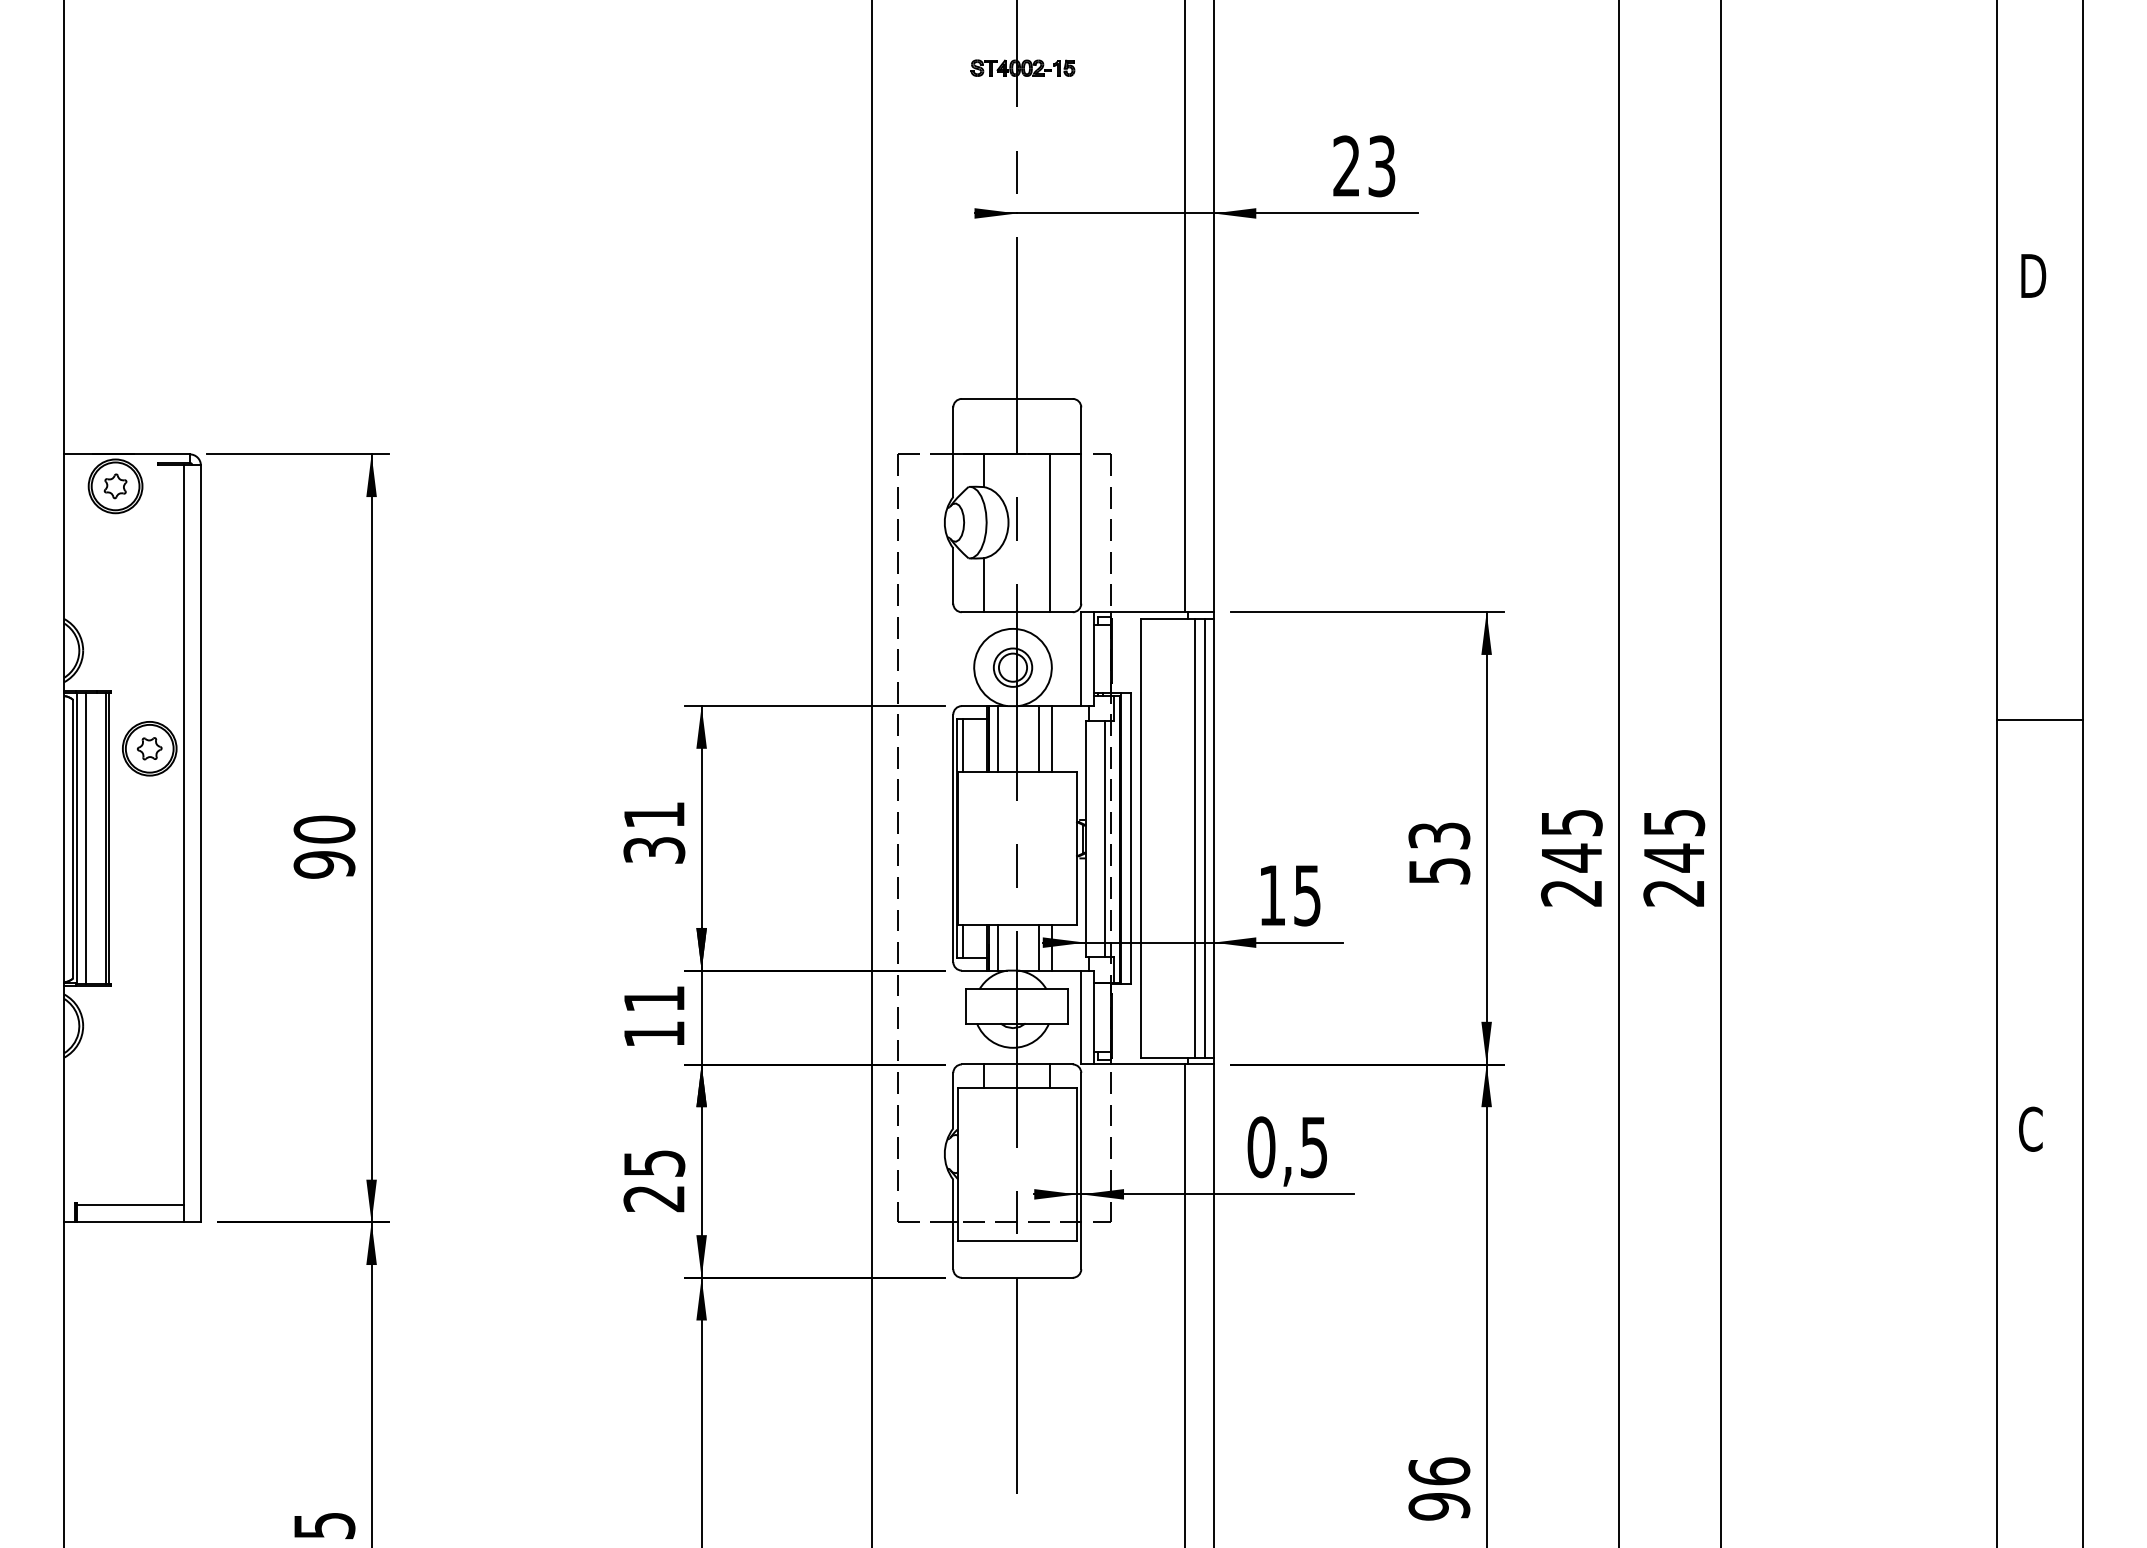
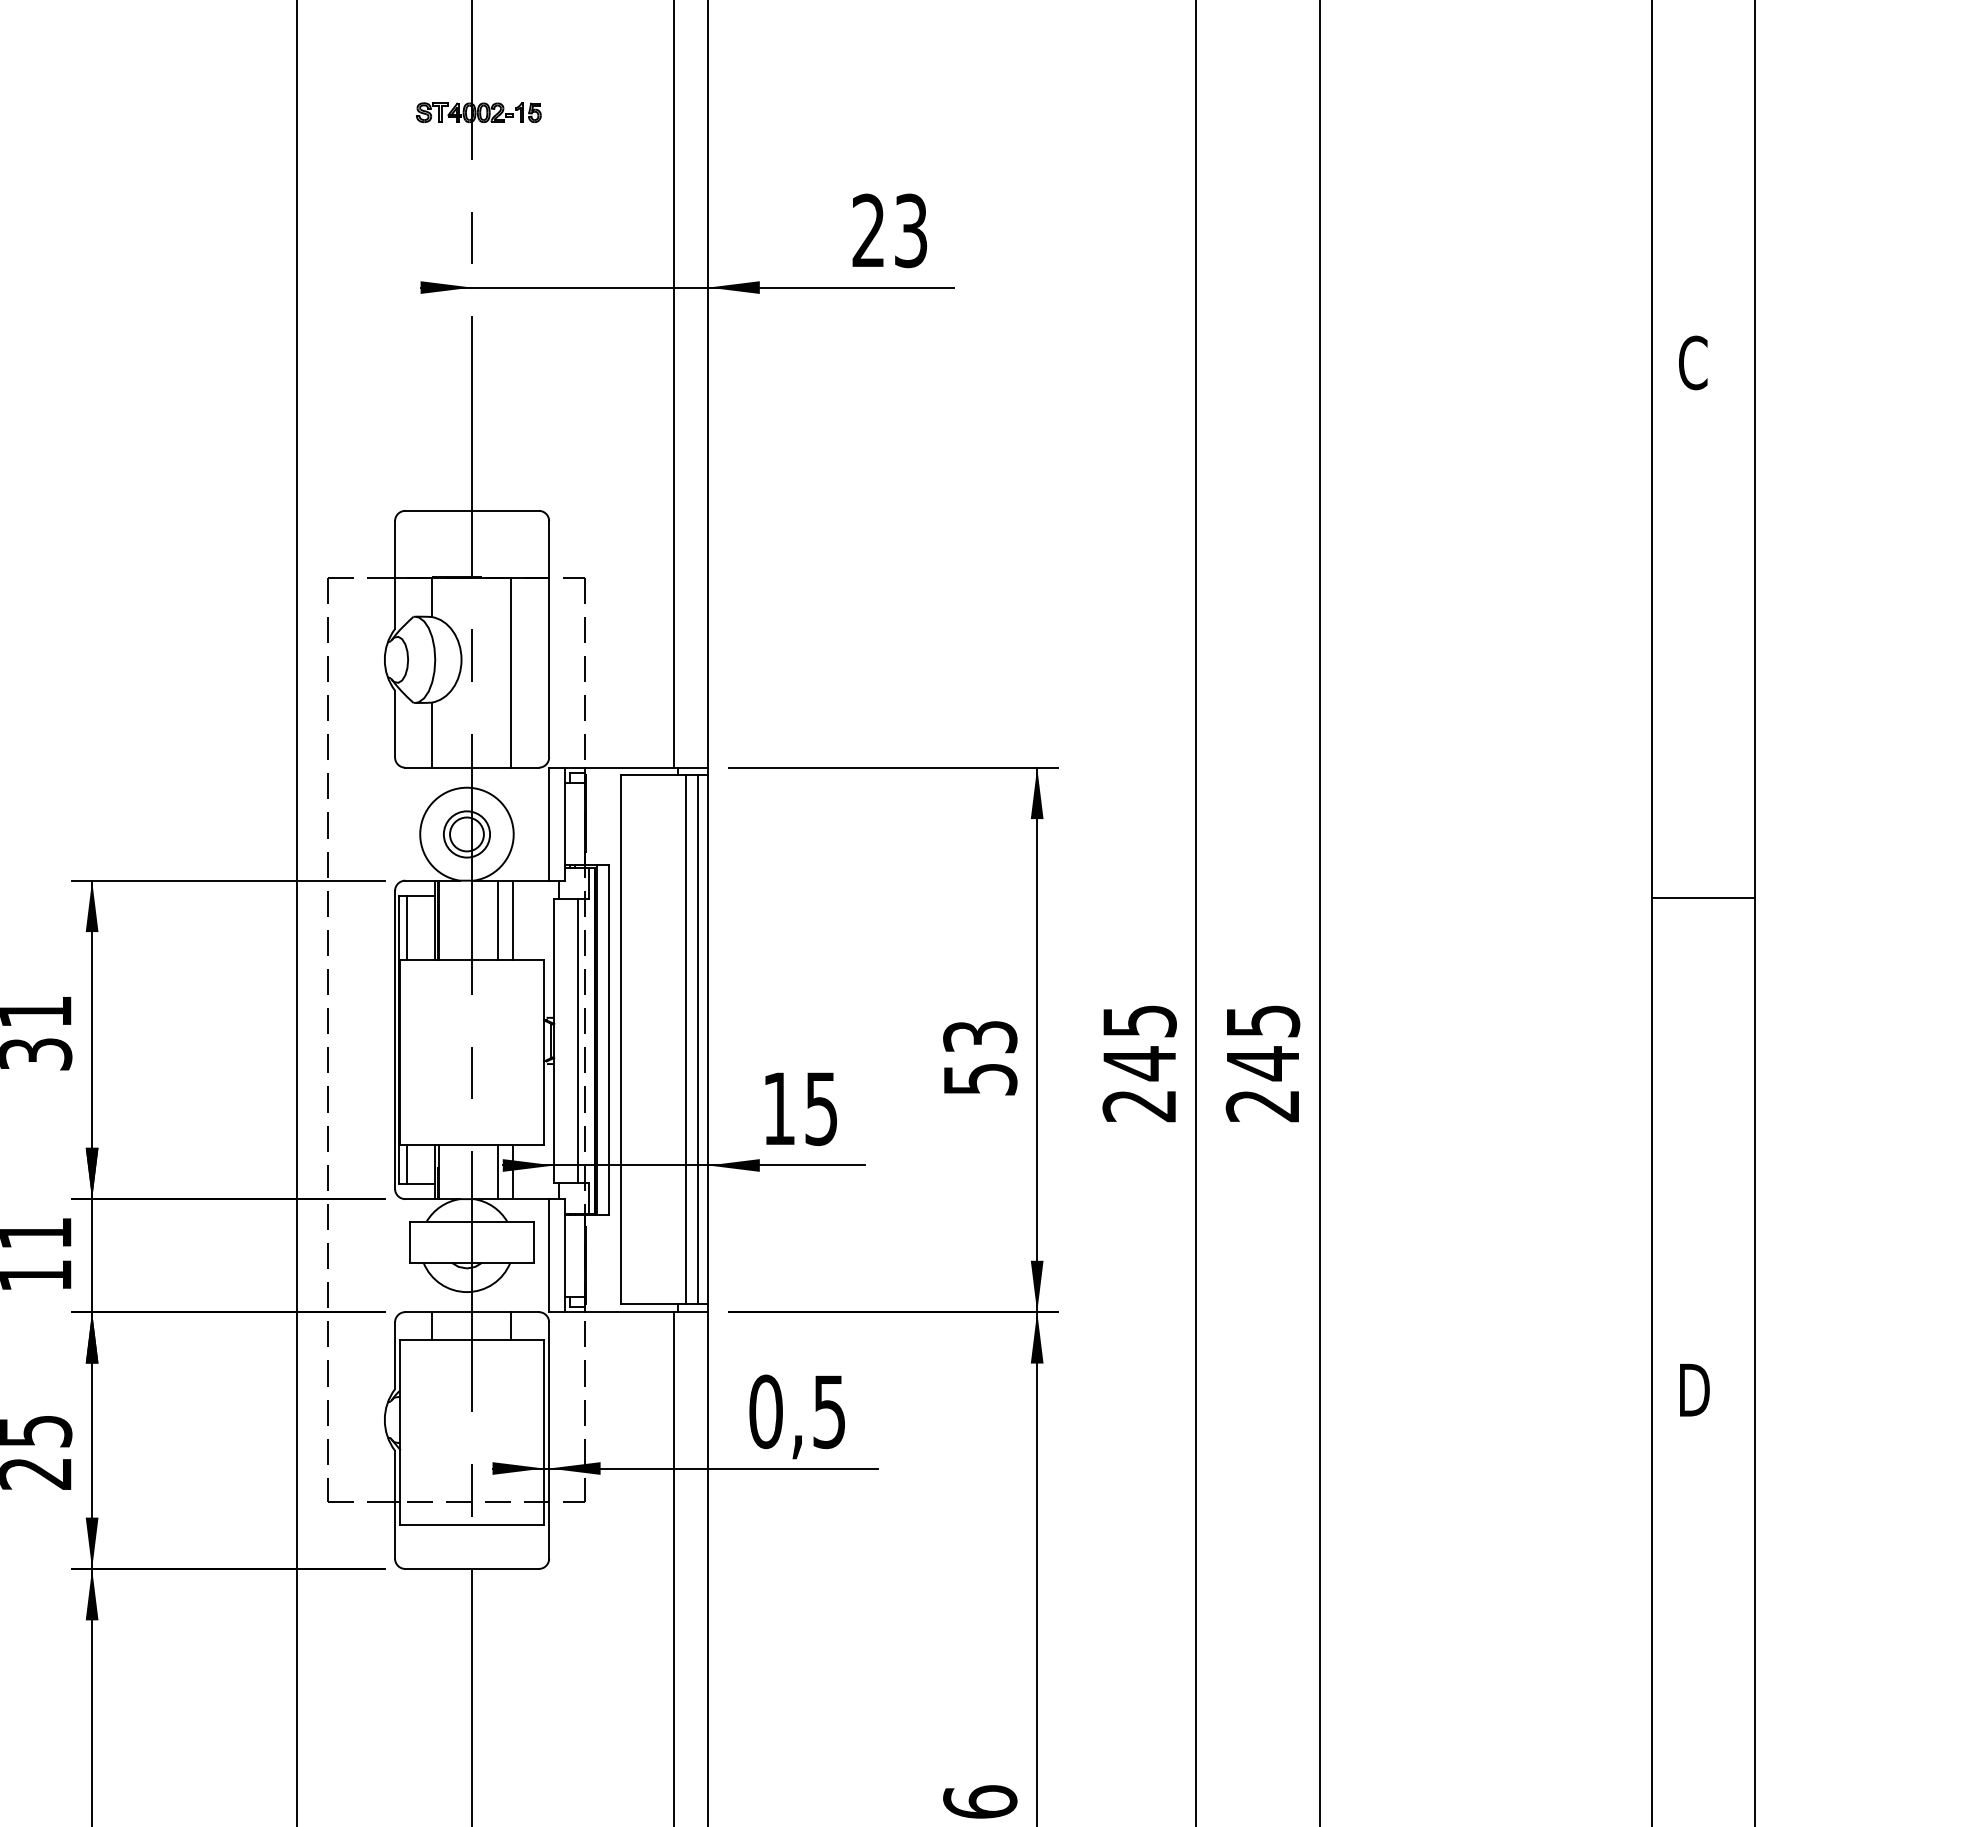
text: (2032, 275) -> (1694, 362), D -> C
line: (997, 738) -> (448, 919), removed
line: (997, 947) -> (448, 1171), removed
text: (2032, 1128) -> (1694, 1389), C -> D

